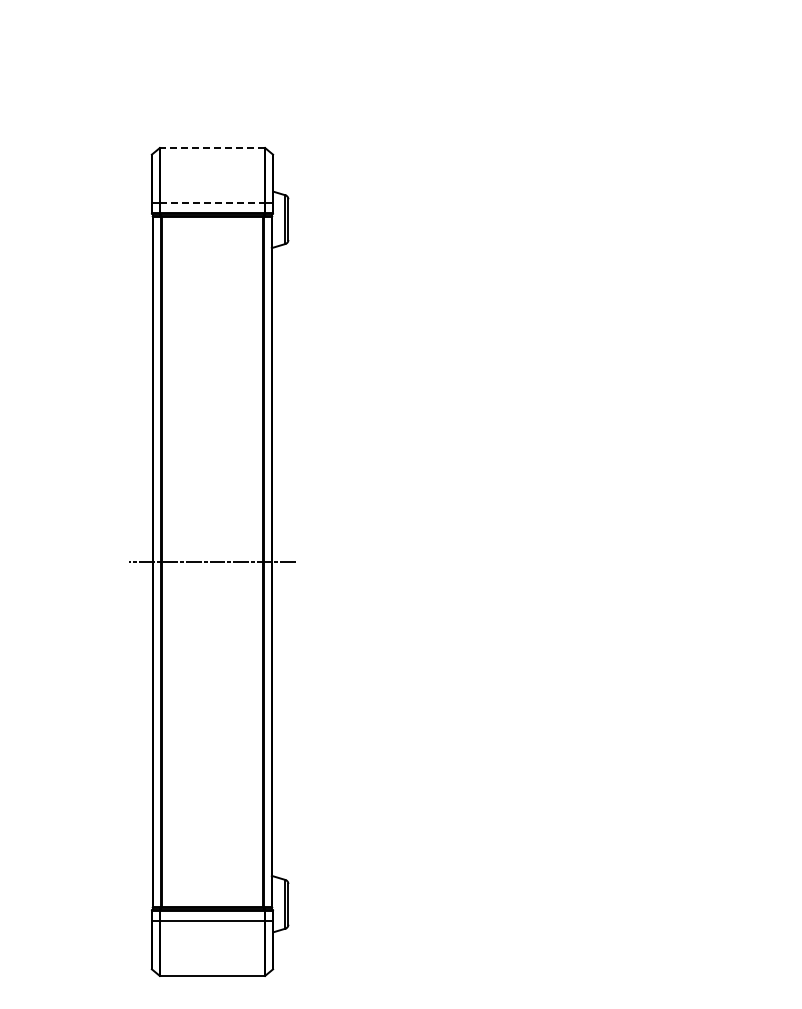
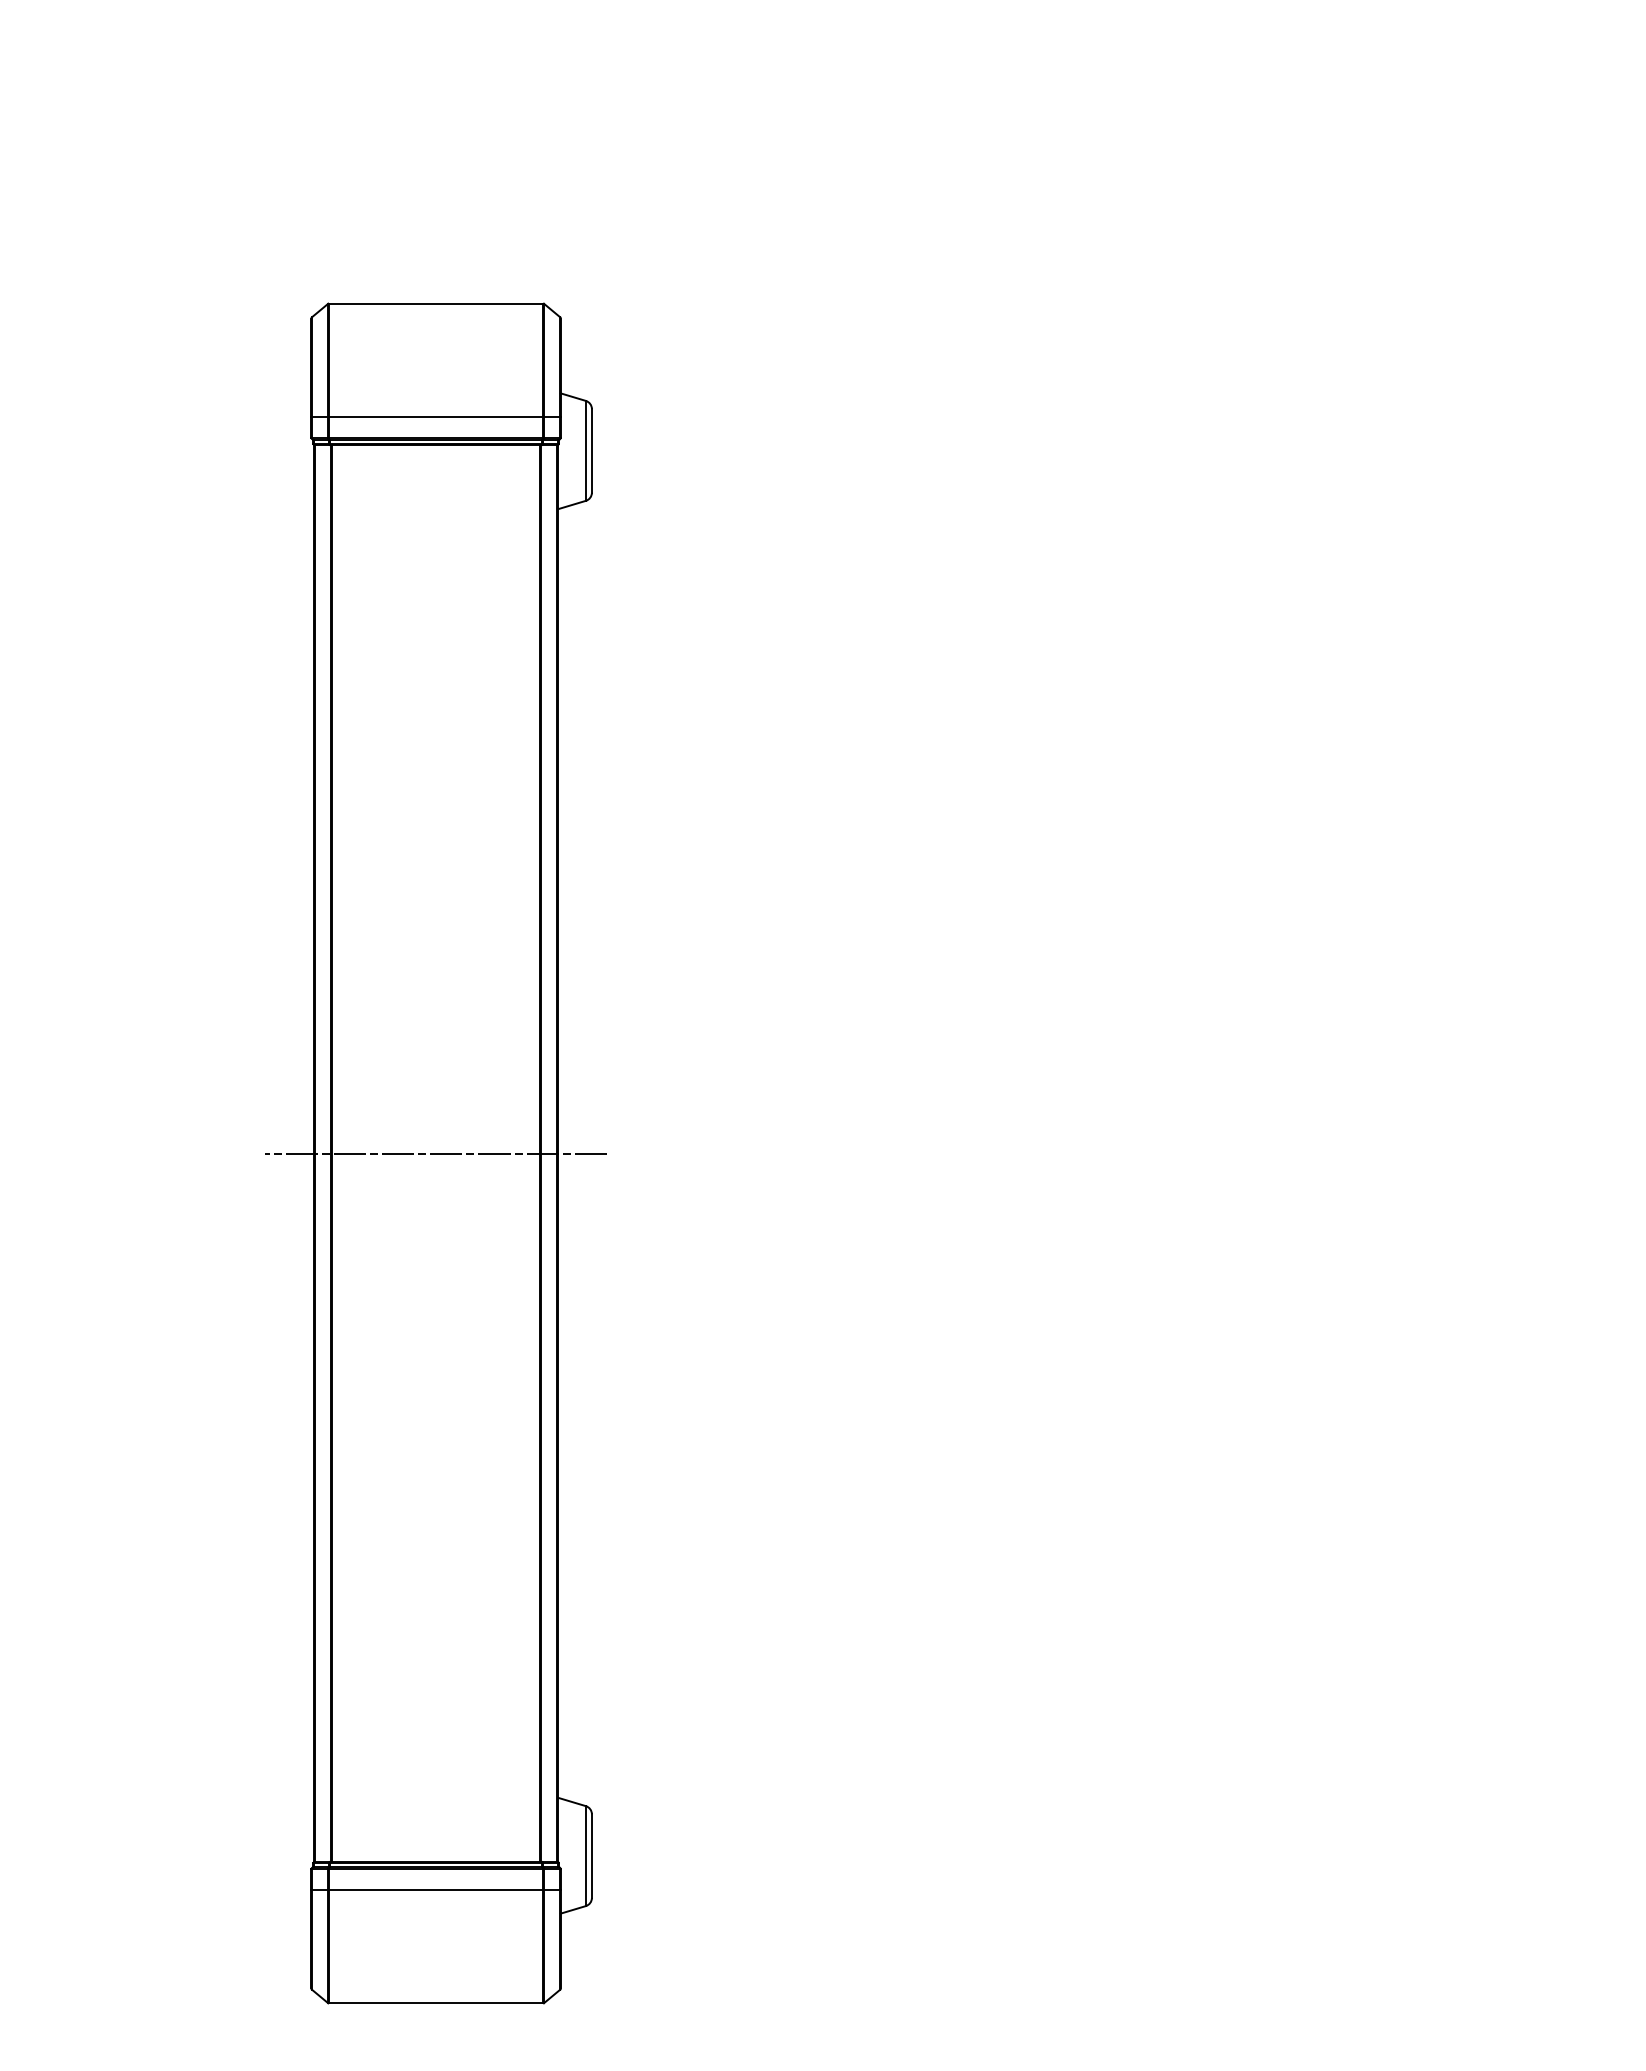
line: (211, 147) -> (434, 302), dashed -> solid
line: (212, 203) -> (436, 417), dashed -> solid

